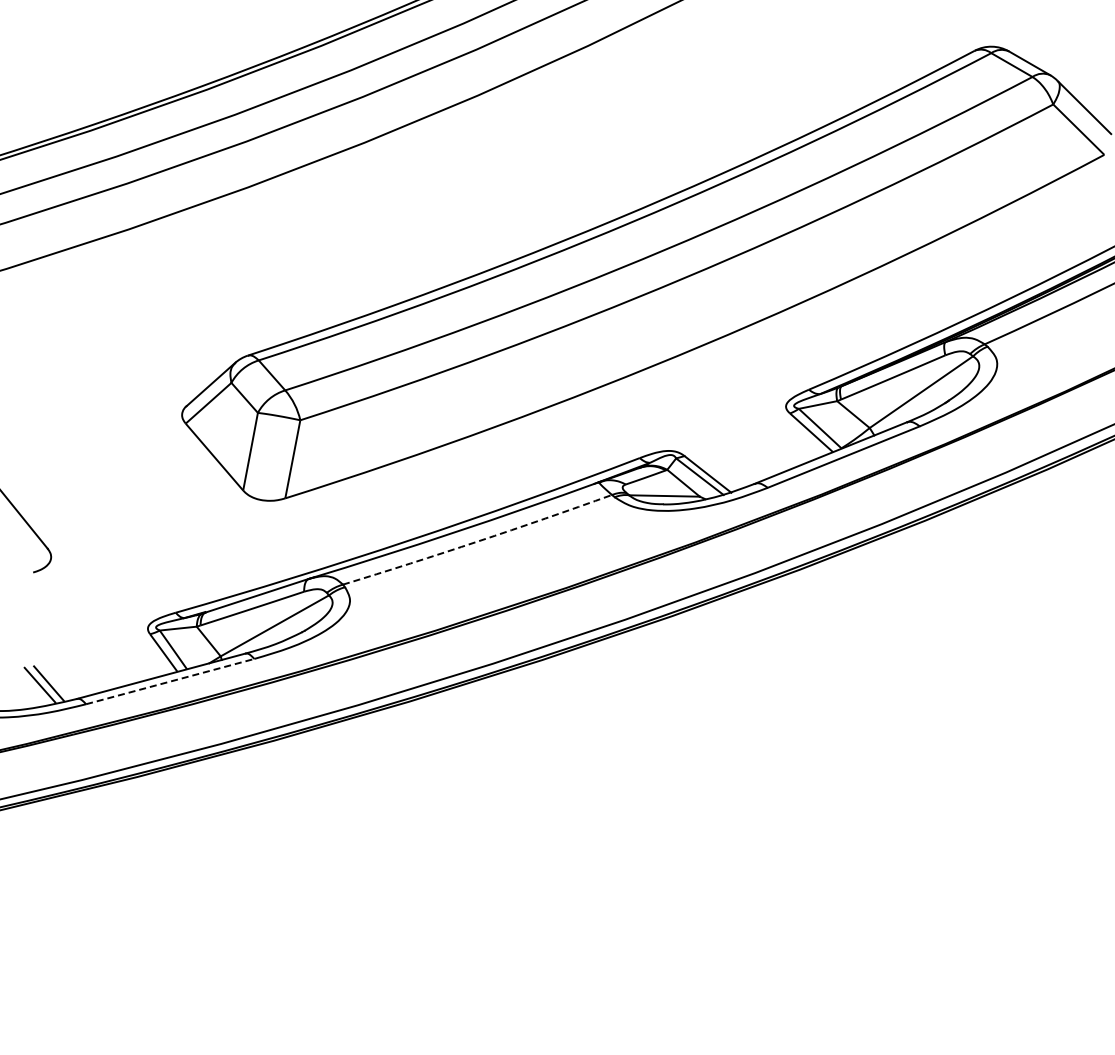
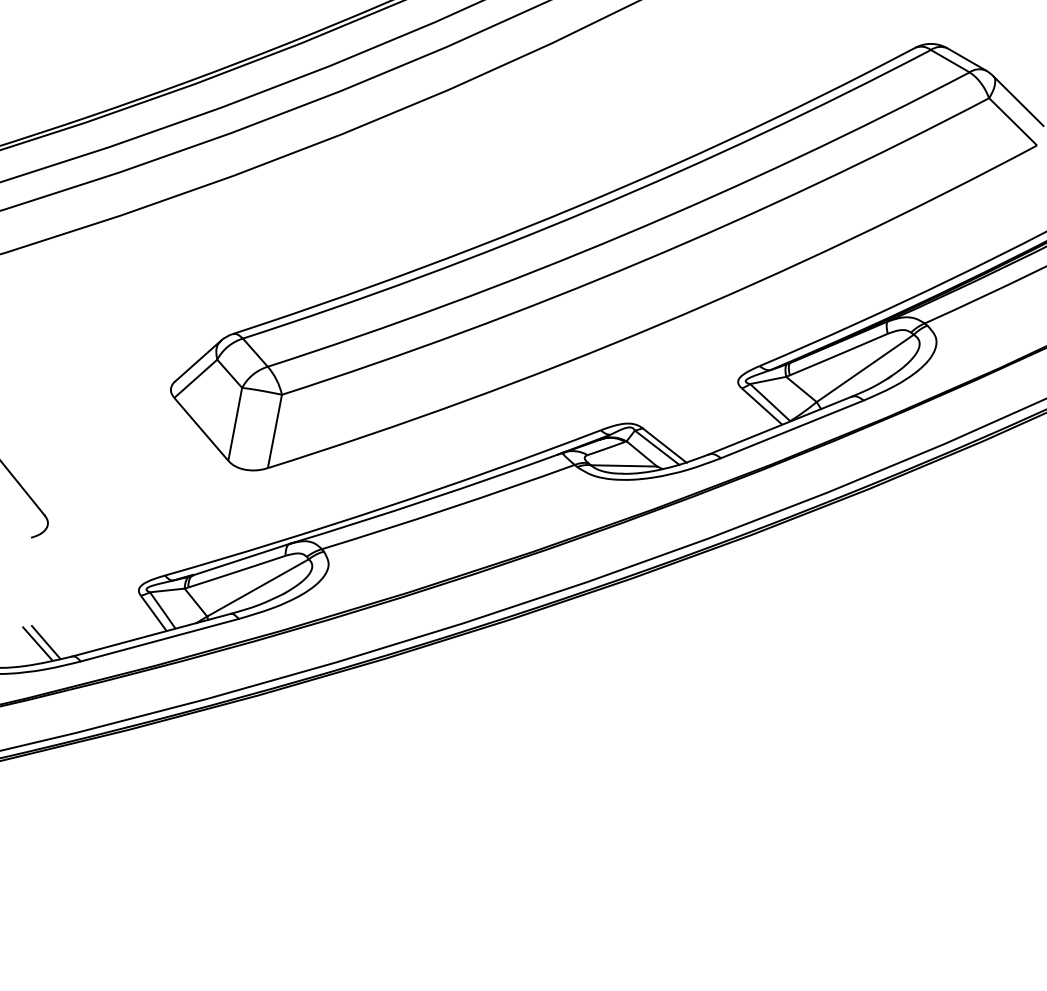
arc: (478, 541) -> (449, 508), dashed -> solid
line: (170, 681) -> (160, 640), dashed -> solid

